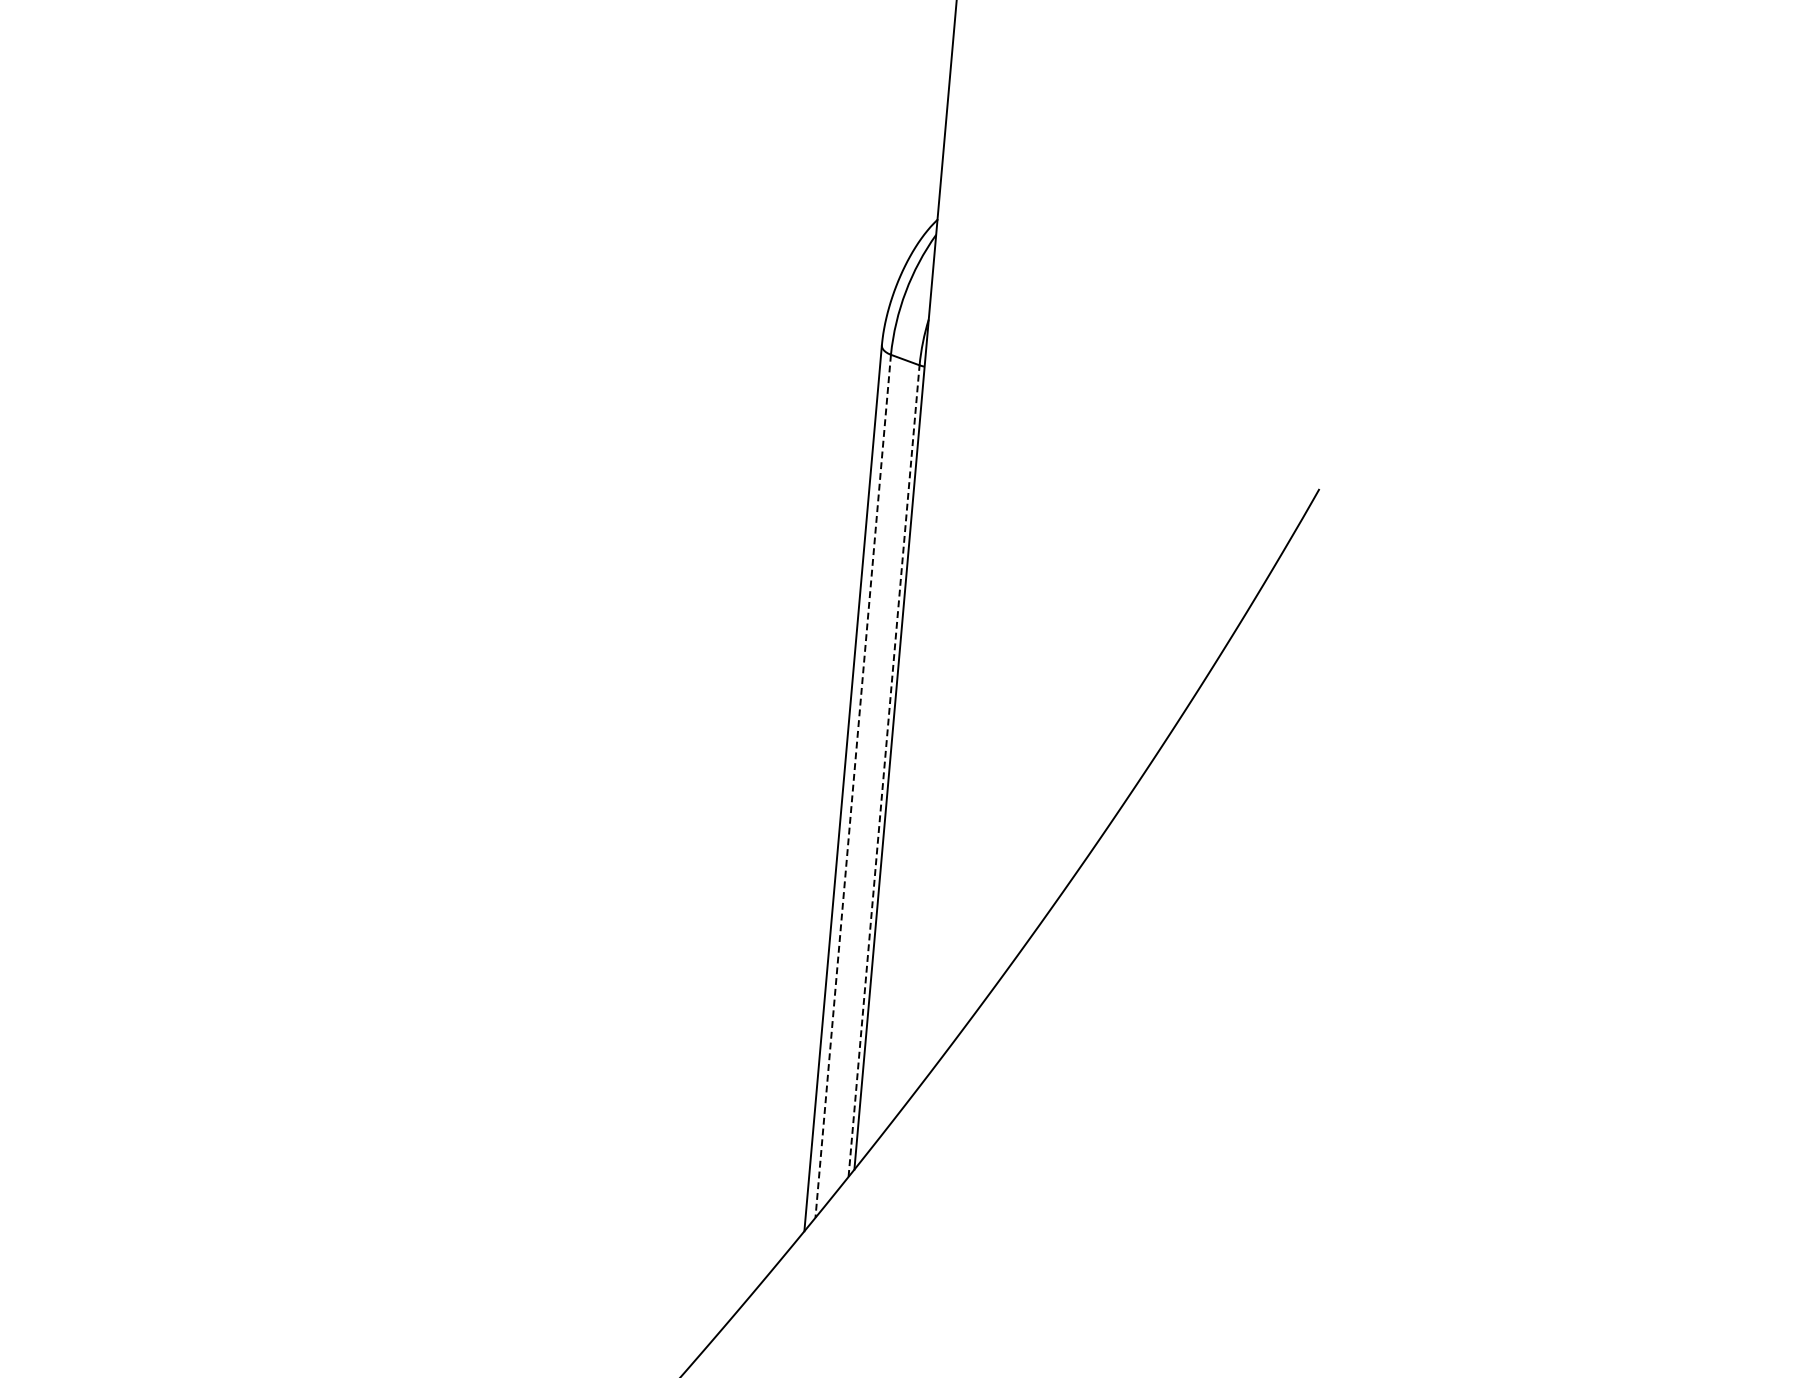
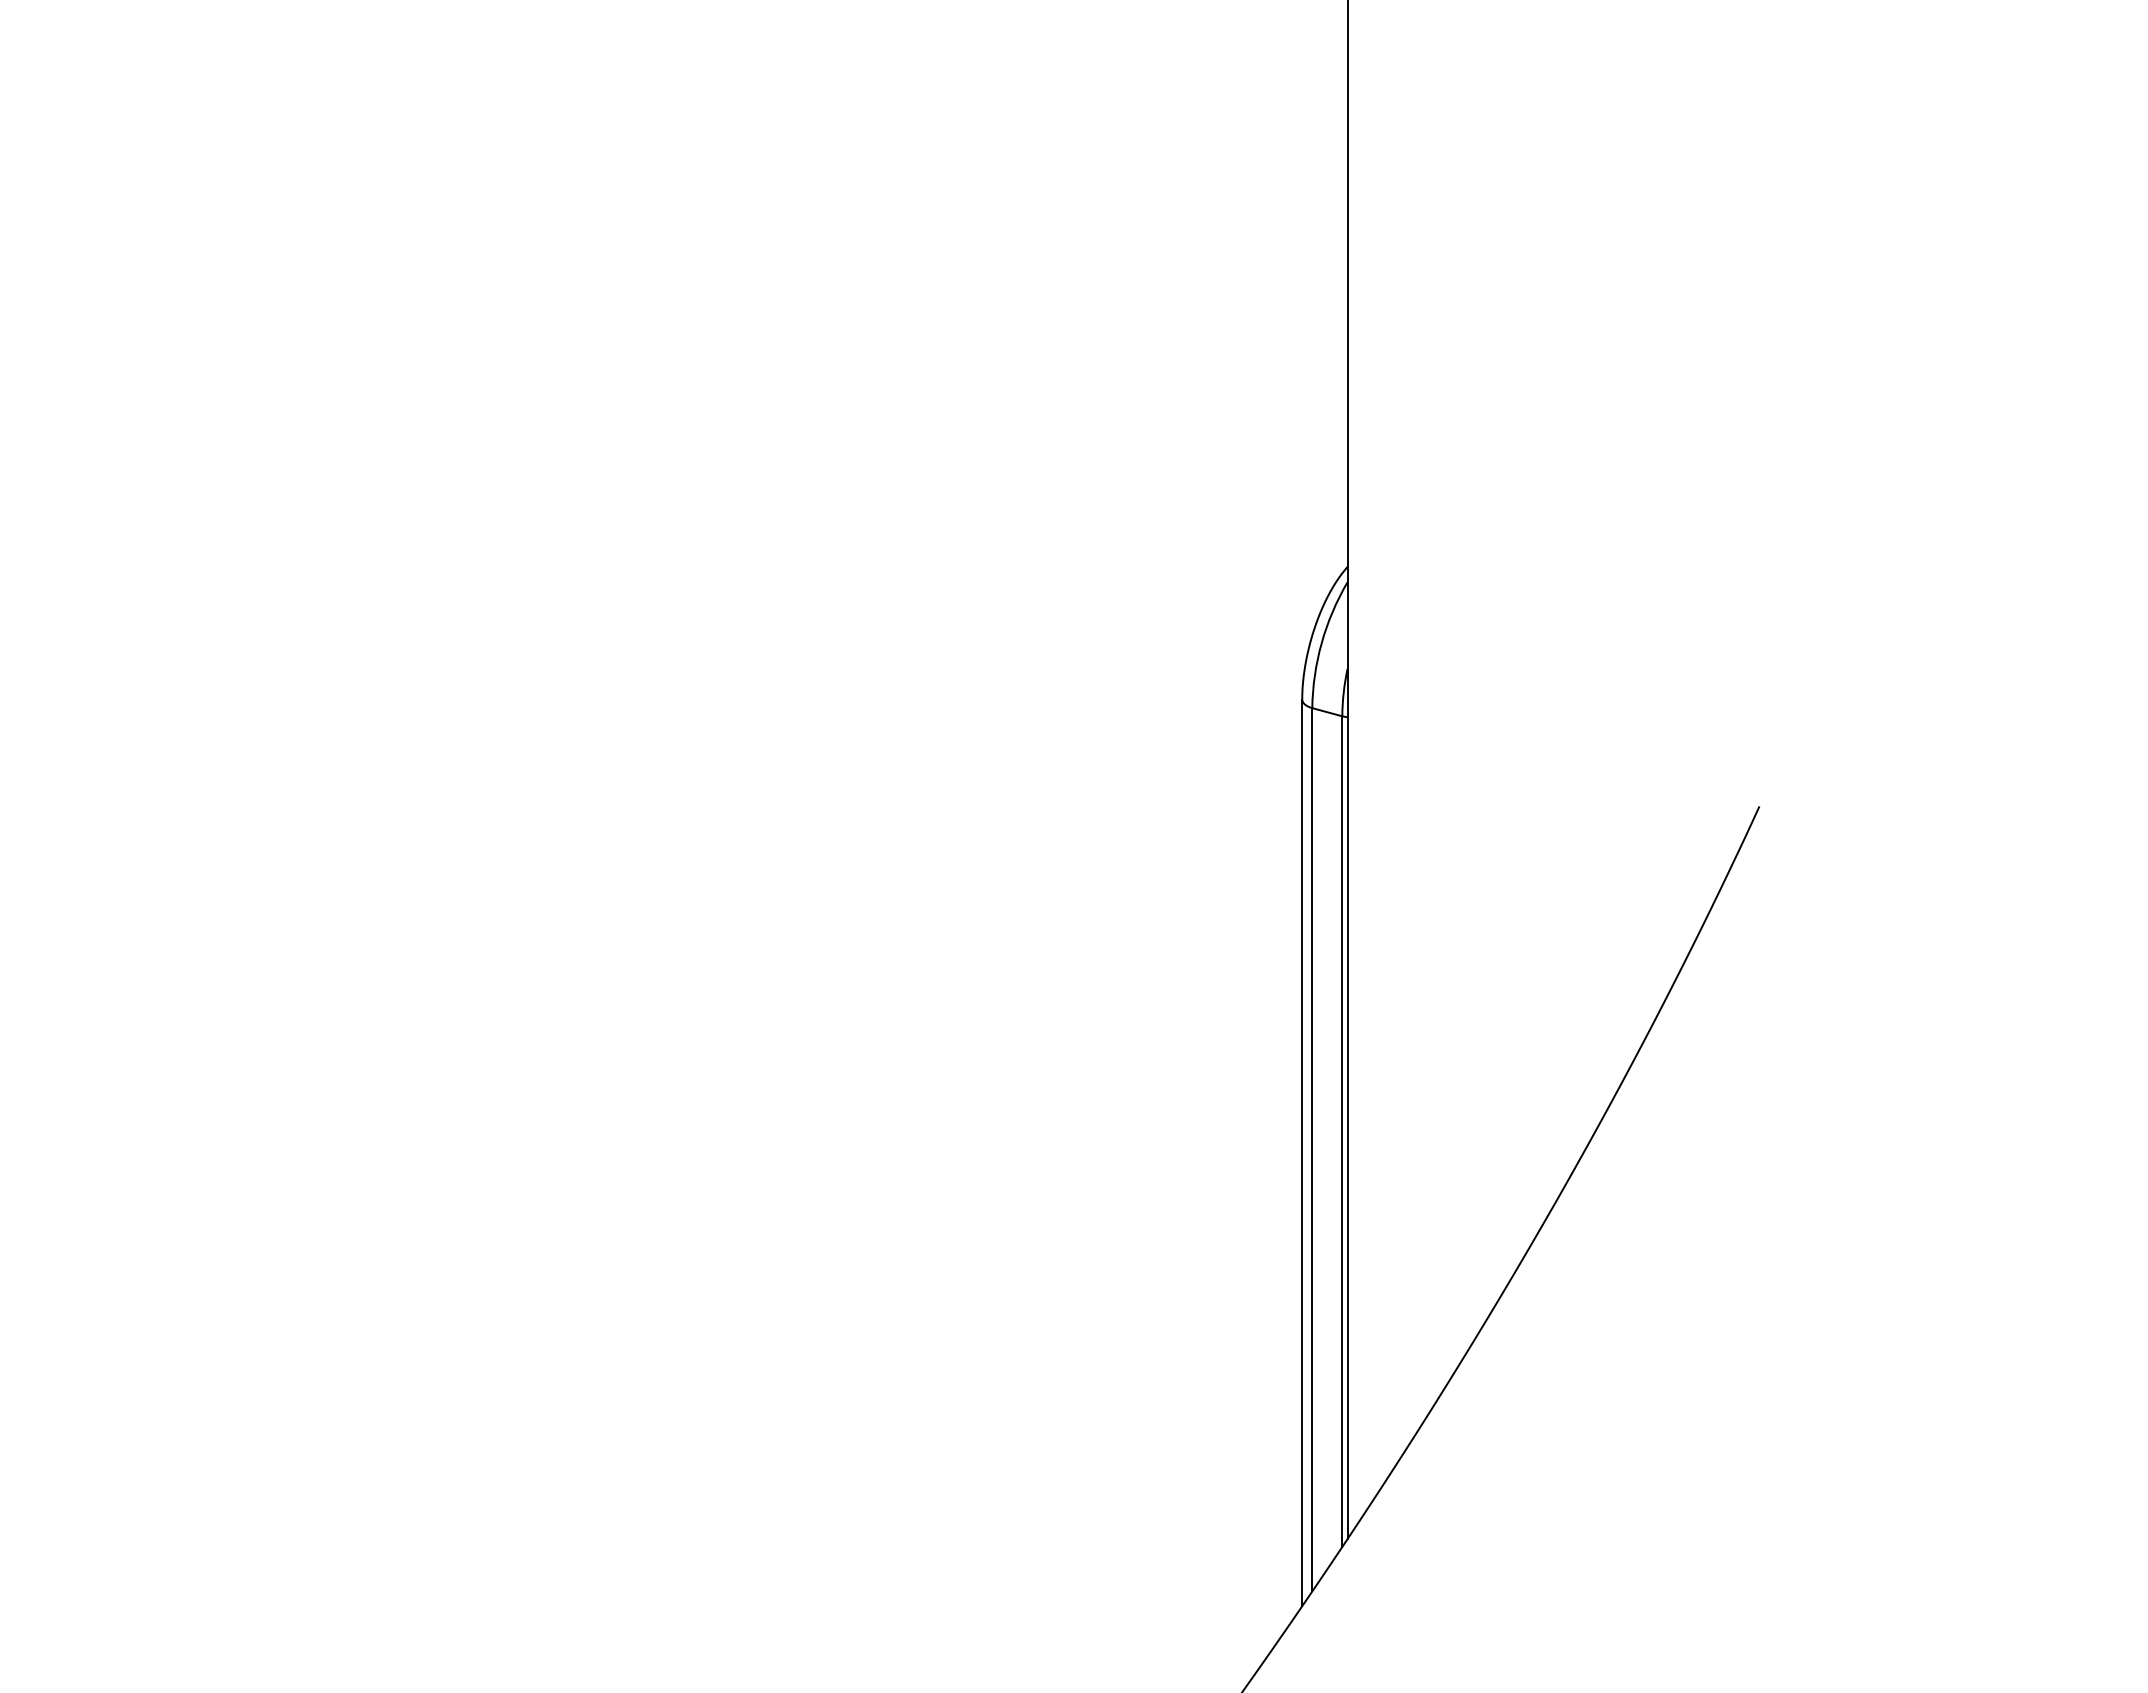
line: (884, 770) -> (1342, 1131), dashed -> solid
line: (853, 786) -> (1312, 1149), dashed -> solid

